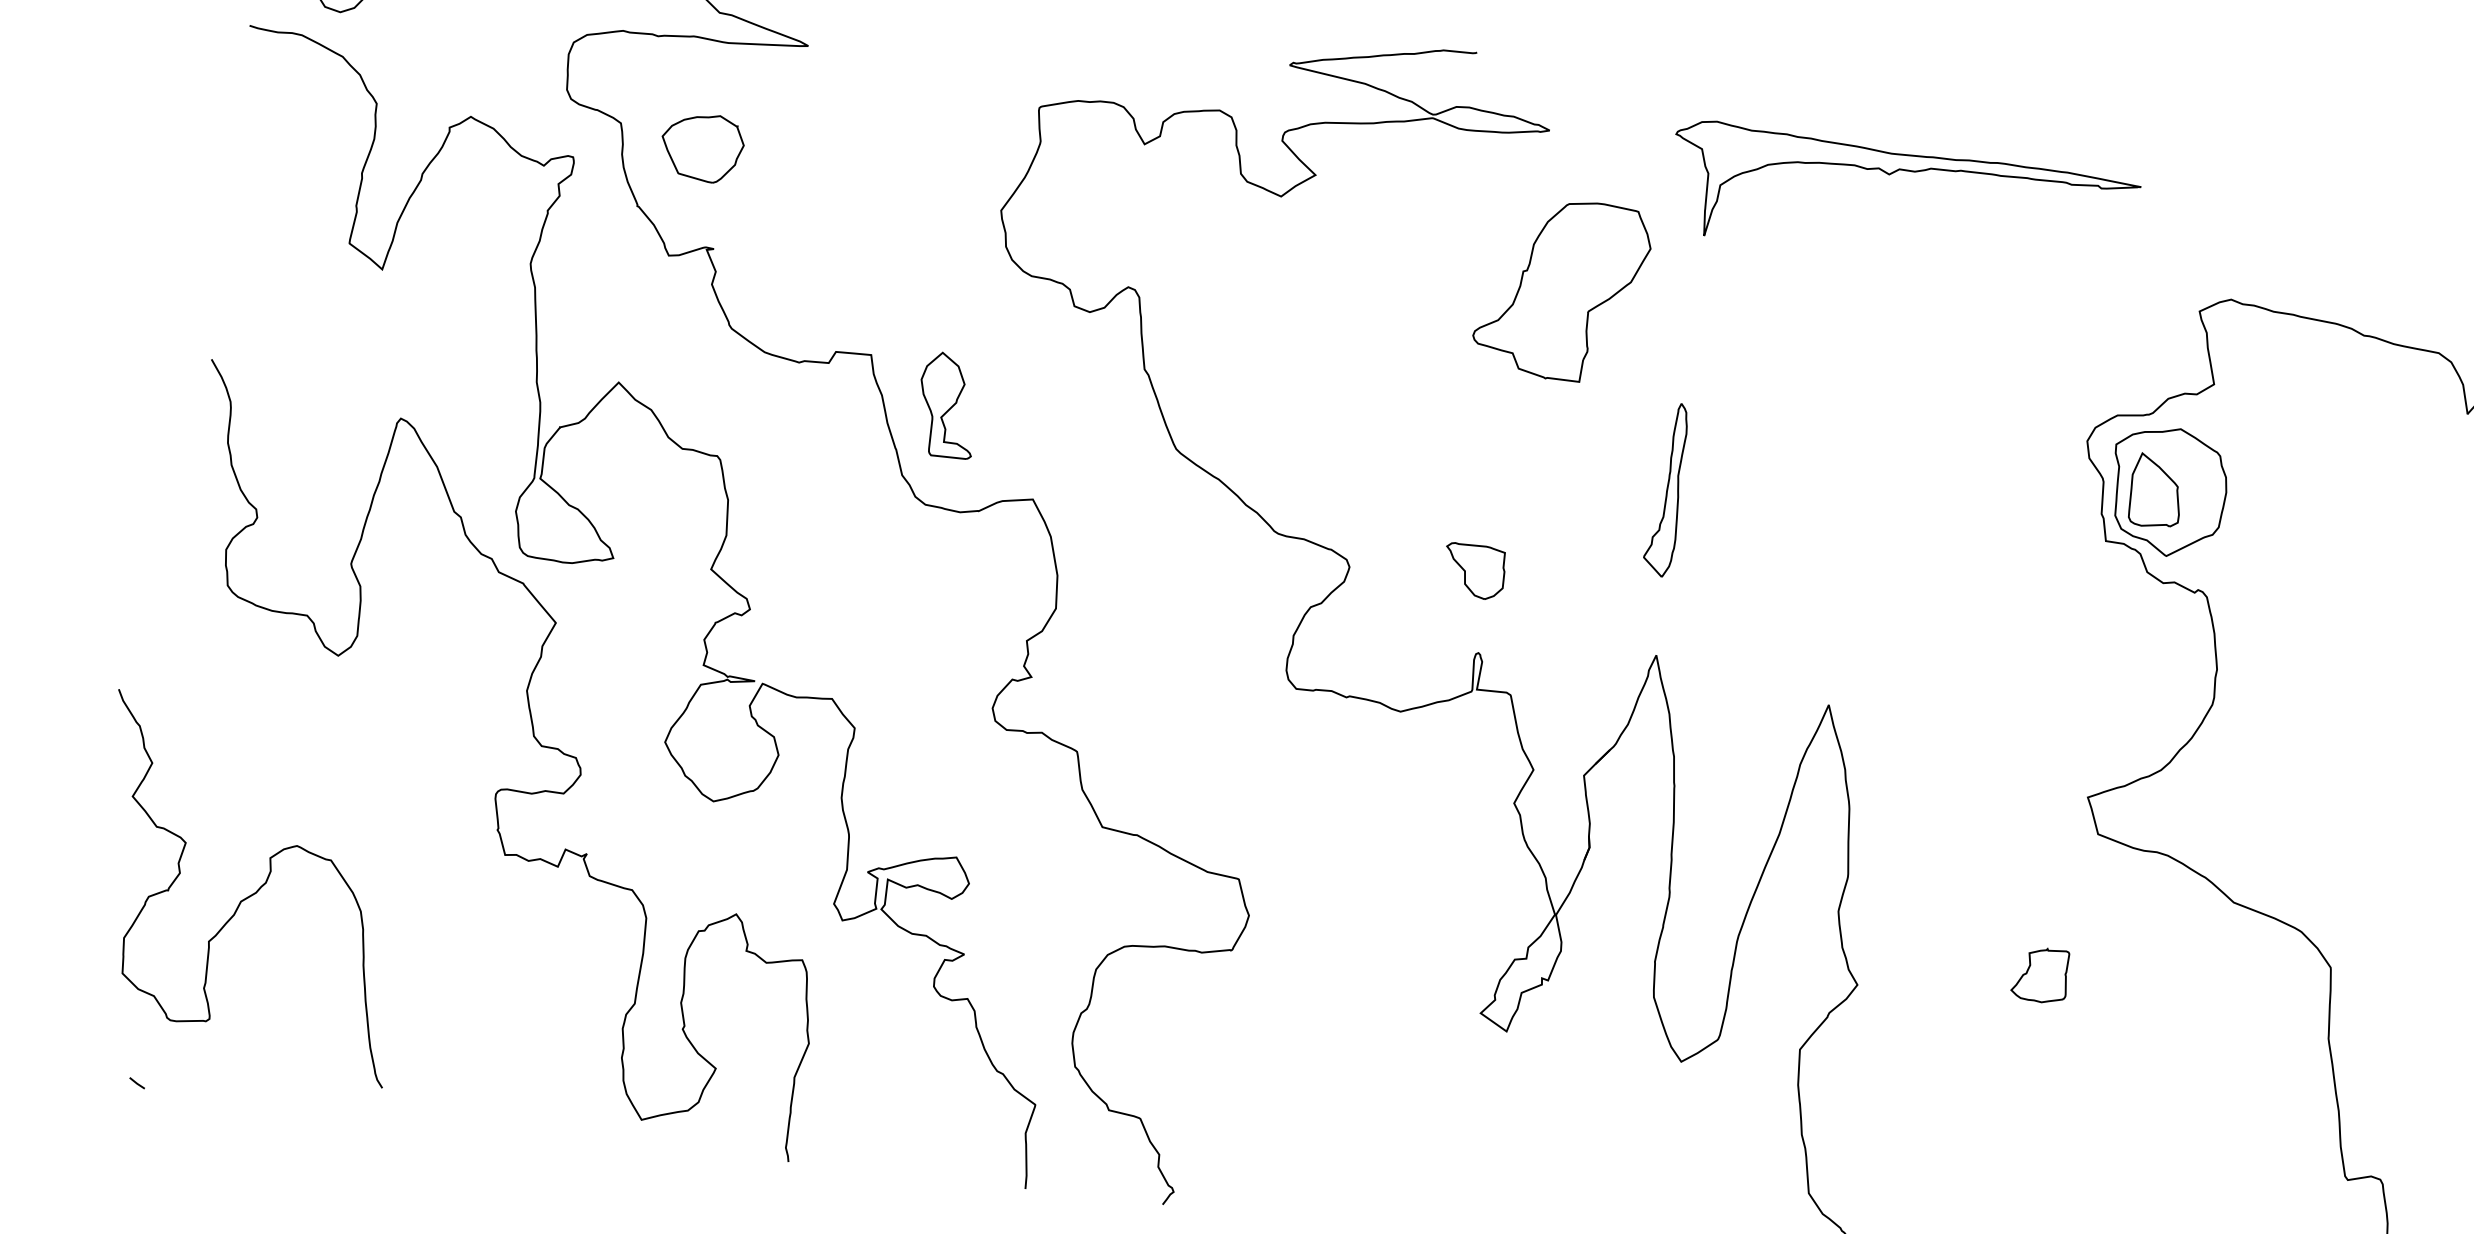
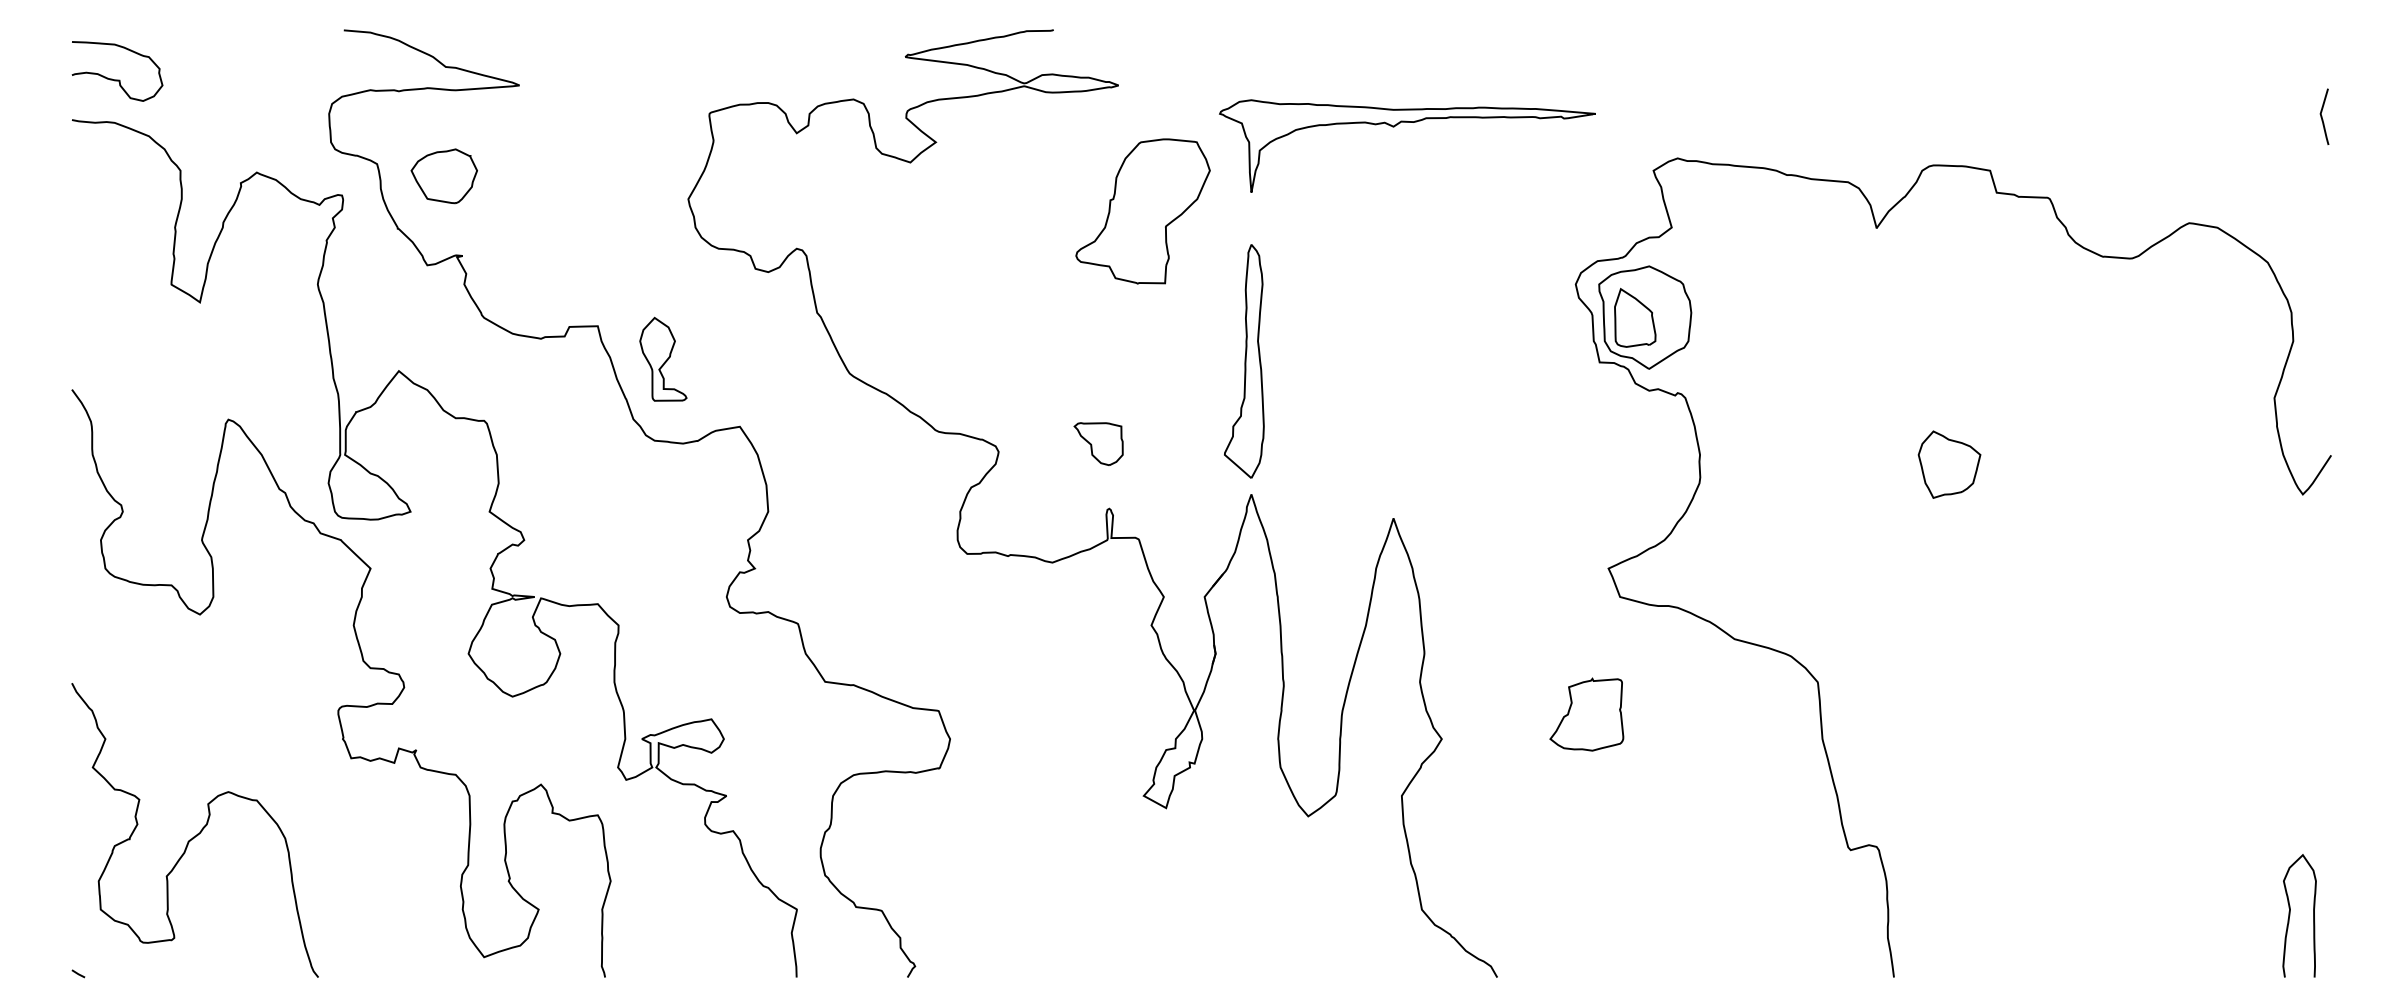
part: (1890, 175) -> (1394, 127), moved
part: (1666, 489) -> (1244, 361), size x1.67
curve: (252, 892) -> (197, 833), moved
part: (2039, 974) -> (1586, 714), size x1.67

